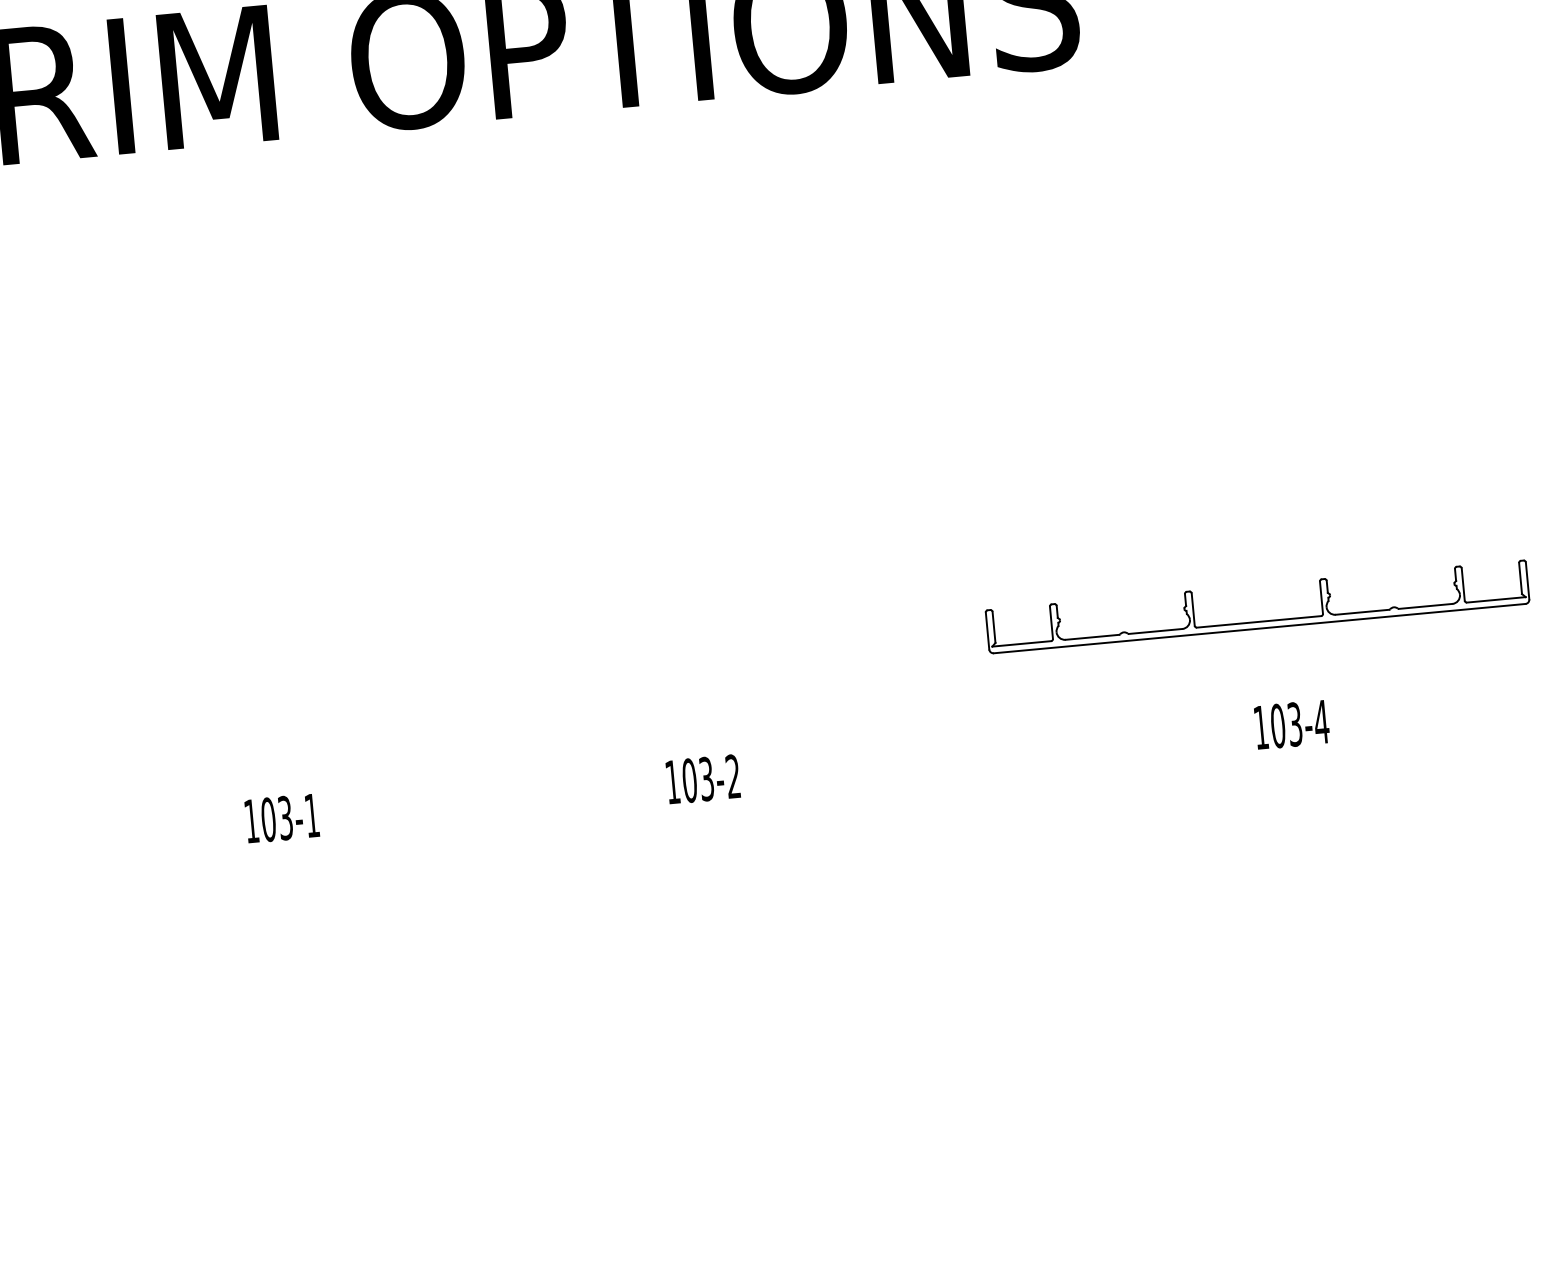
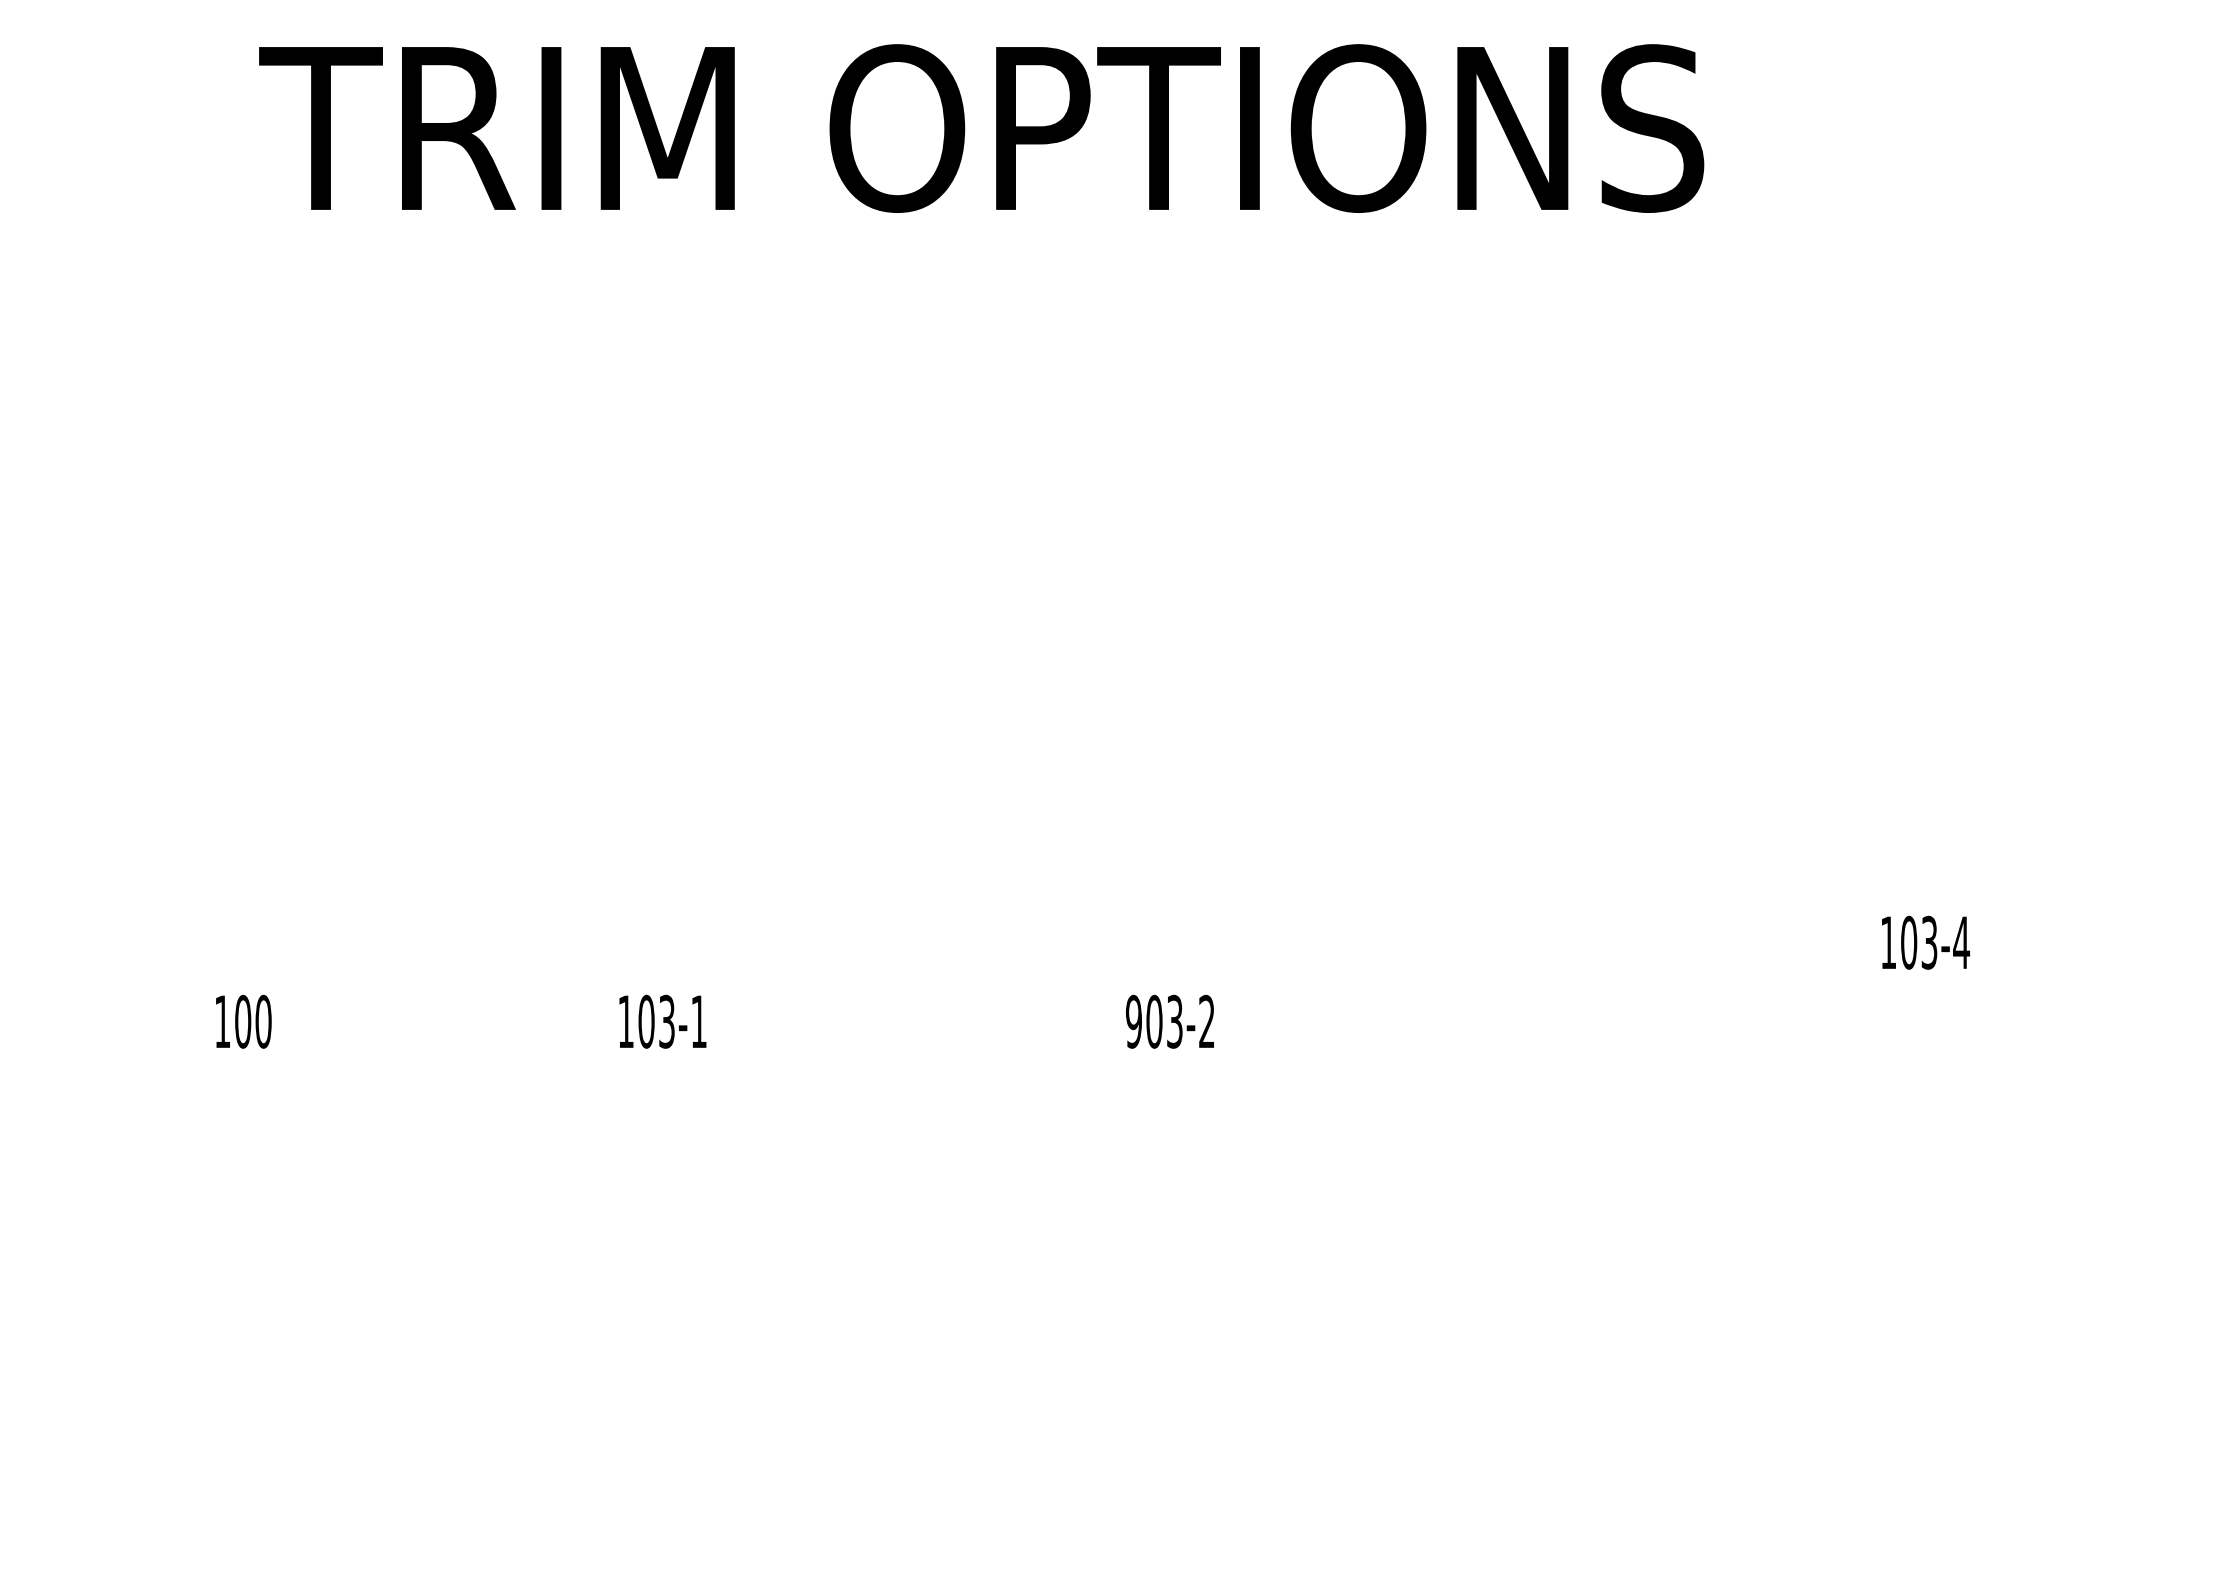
part: (1258, 621) -> (1852, 894), removed
text: (1291, 724) -> (1925, 942), moved
text: (672, 782) -> (1133, 1021), 103-2 -> 903-2

